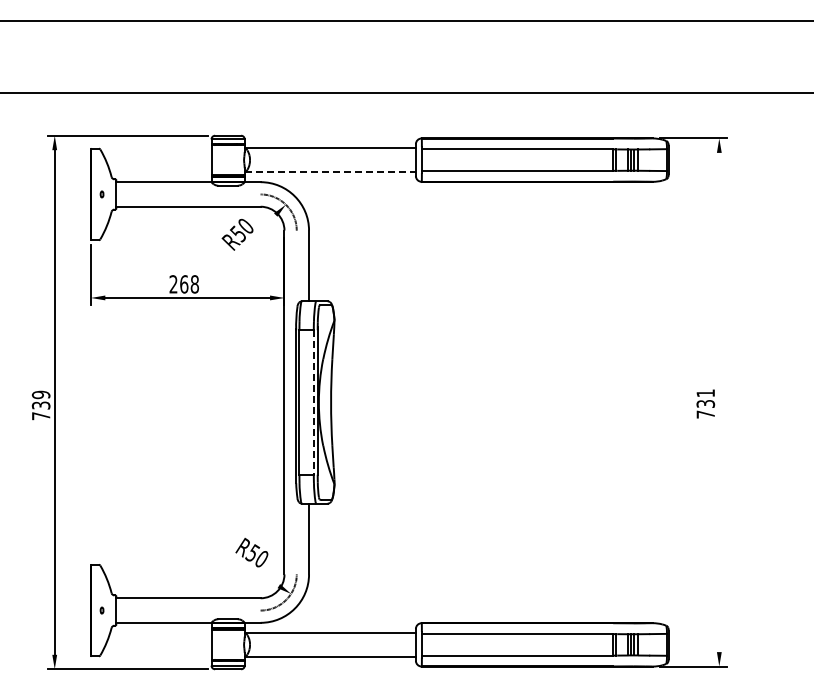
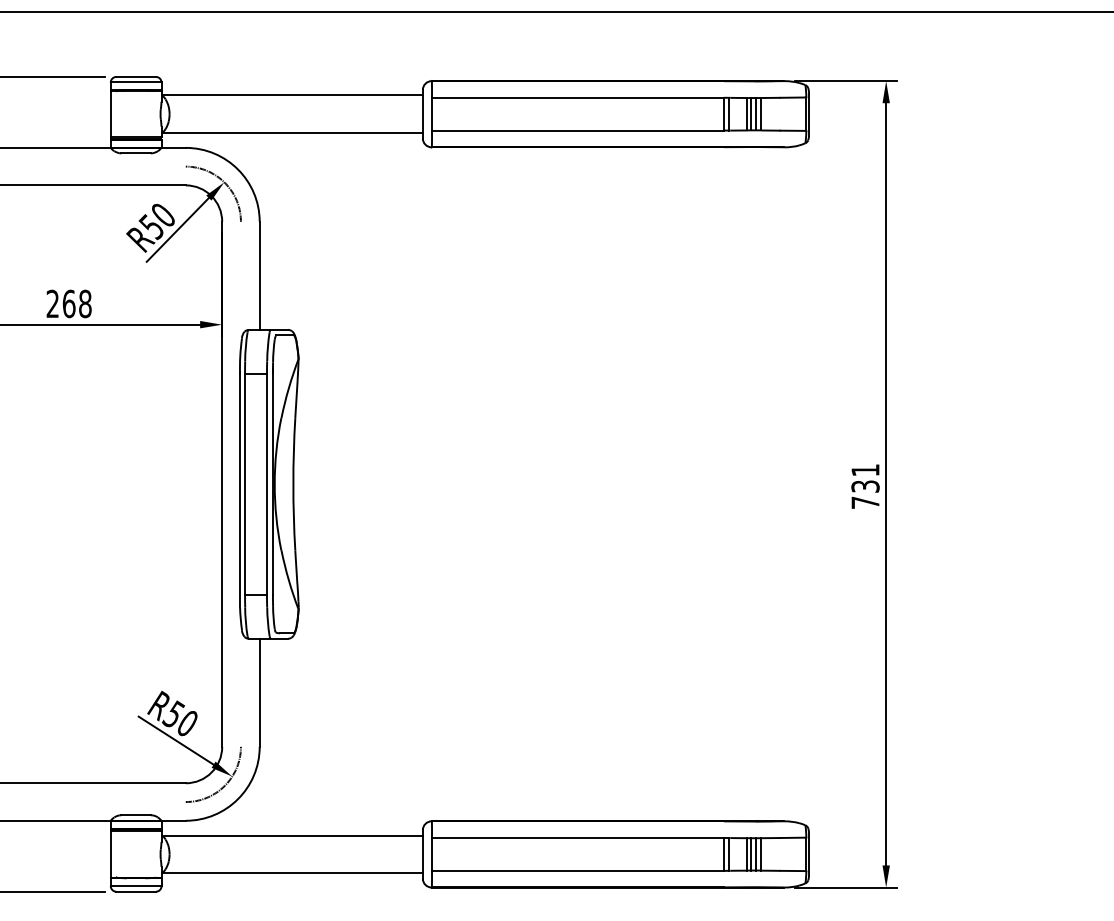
line: (331, 172) -> (293, 133), dashed -> solid
line: (255, 235) -> (177, 229), added
line: (719, 402) -> (886, 484), added
line: (313, 403) -> (266, 485), dashed -> solid
line: (253, 570) -> (174, 740), added

